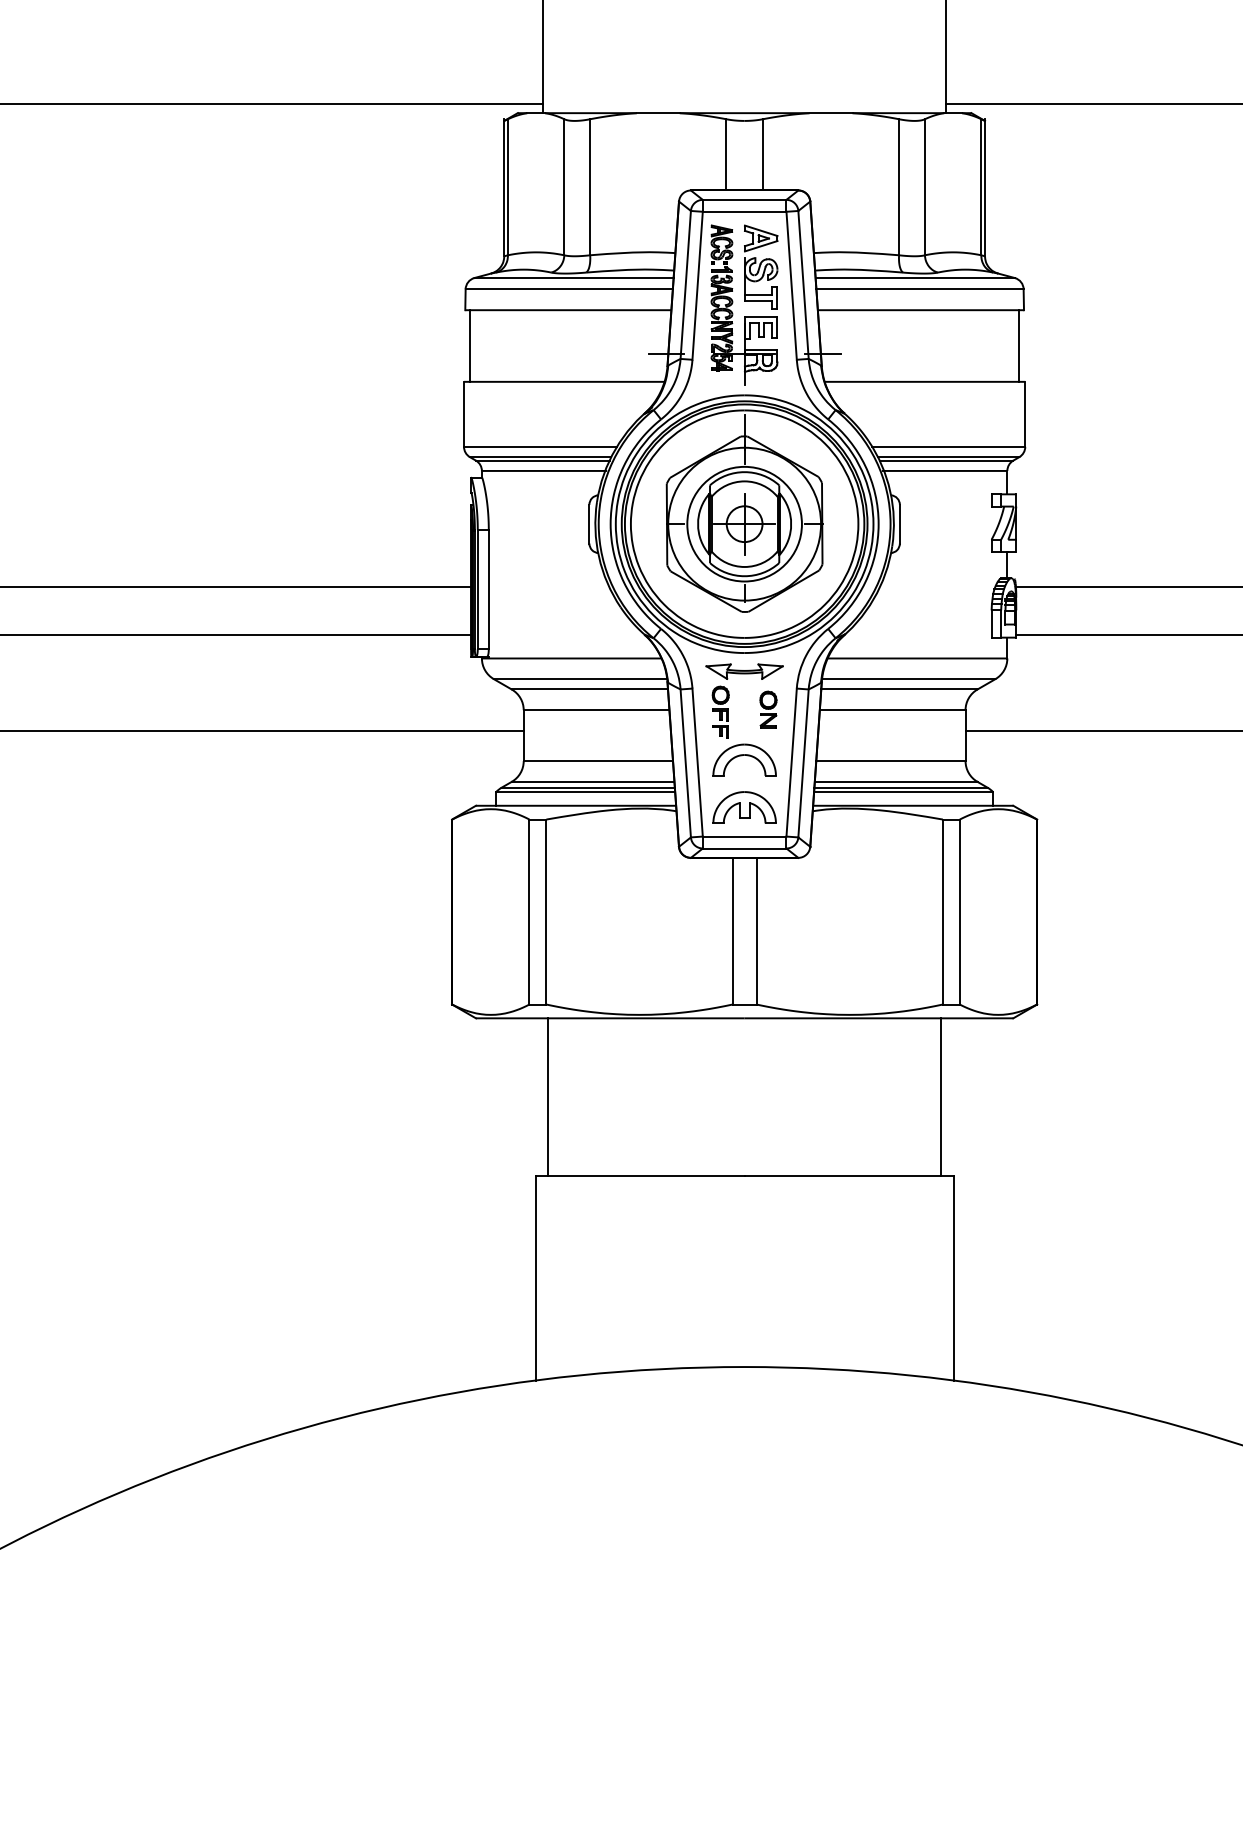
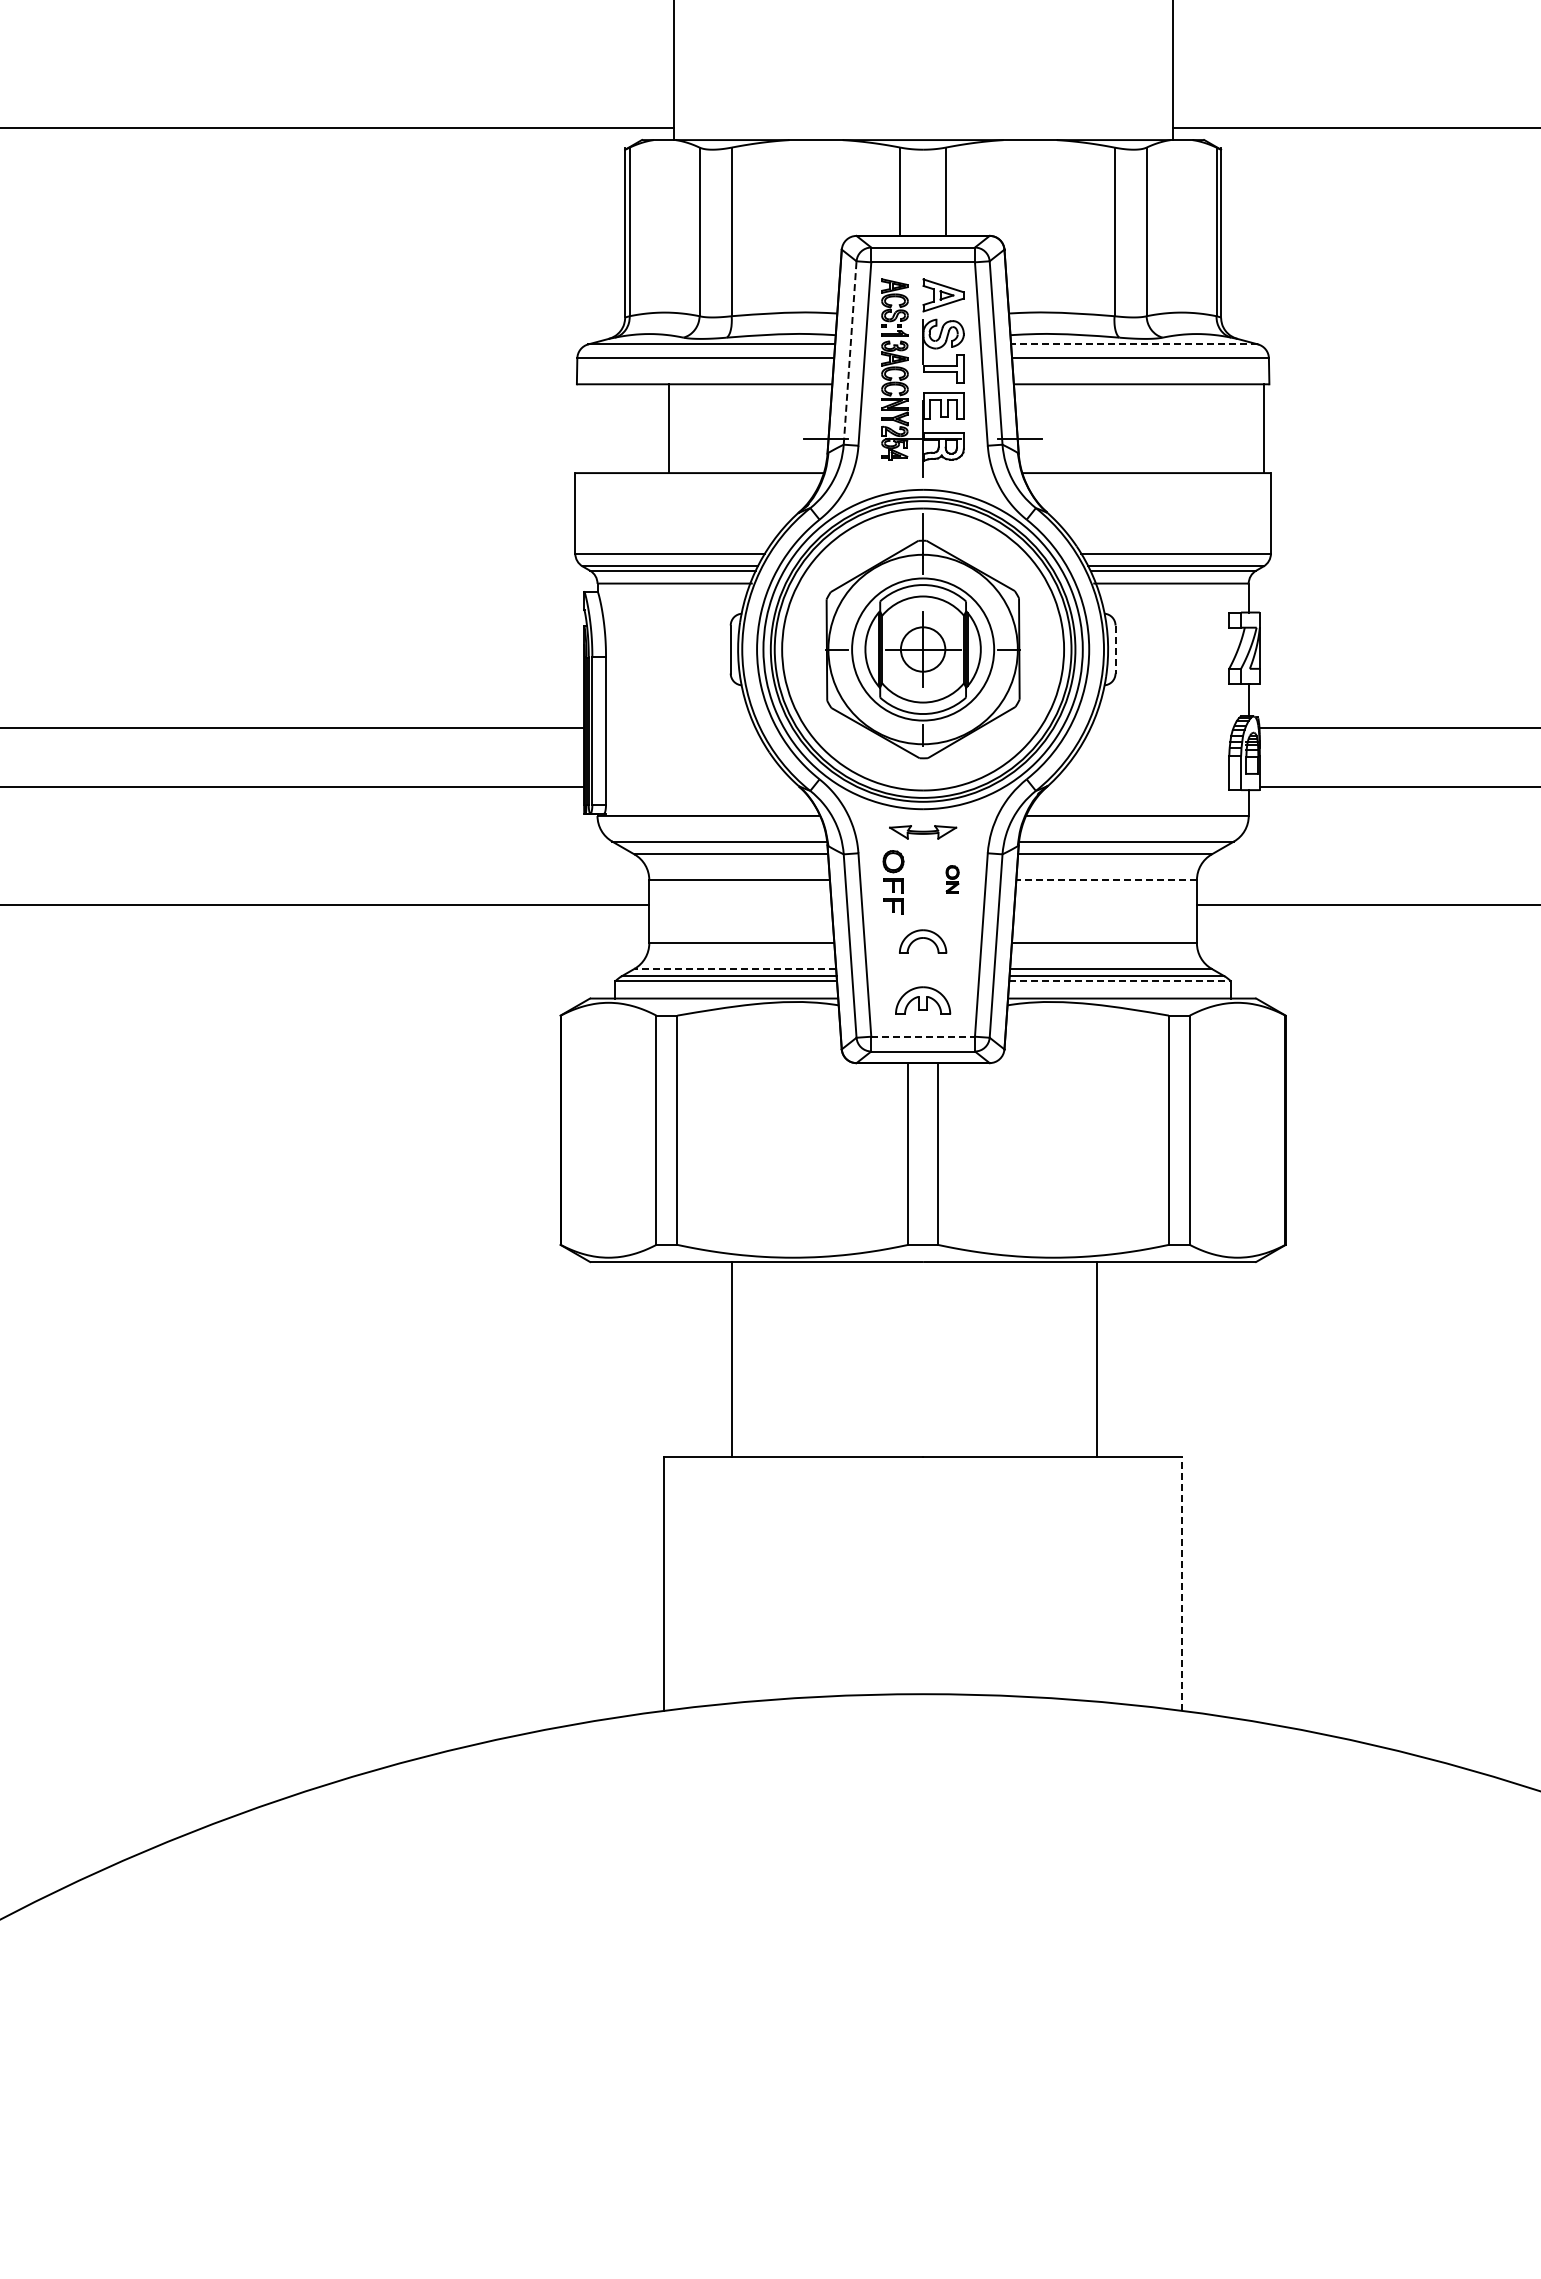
line: (915, 278) -> (1134, 344), solid -> dashed
line: (686, 285) -> (850, 353), solid -> dashed
line: (469, 345) -> (668, 428), moved
line: (899, 524) -> (1115, 649), solid -> dashed
part: (744, 671) -> (922, 832), size x0.7
part: (768, 709) -> (952, 879), size x0.6
line: (892, 710) -> (1106, 880), solid -> dashed
part: (744, 759) -> (922, 941), size x0.6
line: (593, 781) -> (735, 968), solid -> dashed
line: (903, 792) -> (1120, 981), solid -> dashed
part: (744, 807) -> (922, 1000), size x0.7
line: (744, 836) -> (923, 1036), solid -> dashed
line: (548, 1096) -> (731, 1359), moved
line: (940, 1096) -> (1096, 1359), moved
line: (953, 1278) -> (1182, 1584), solid -> dashed

